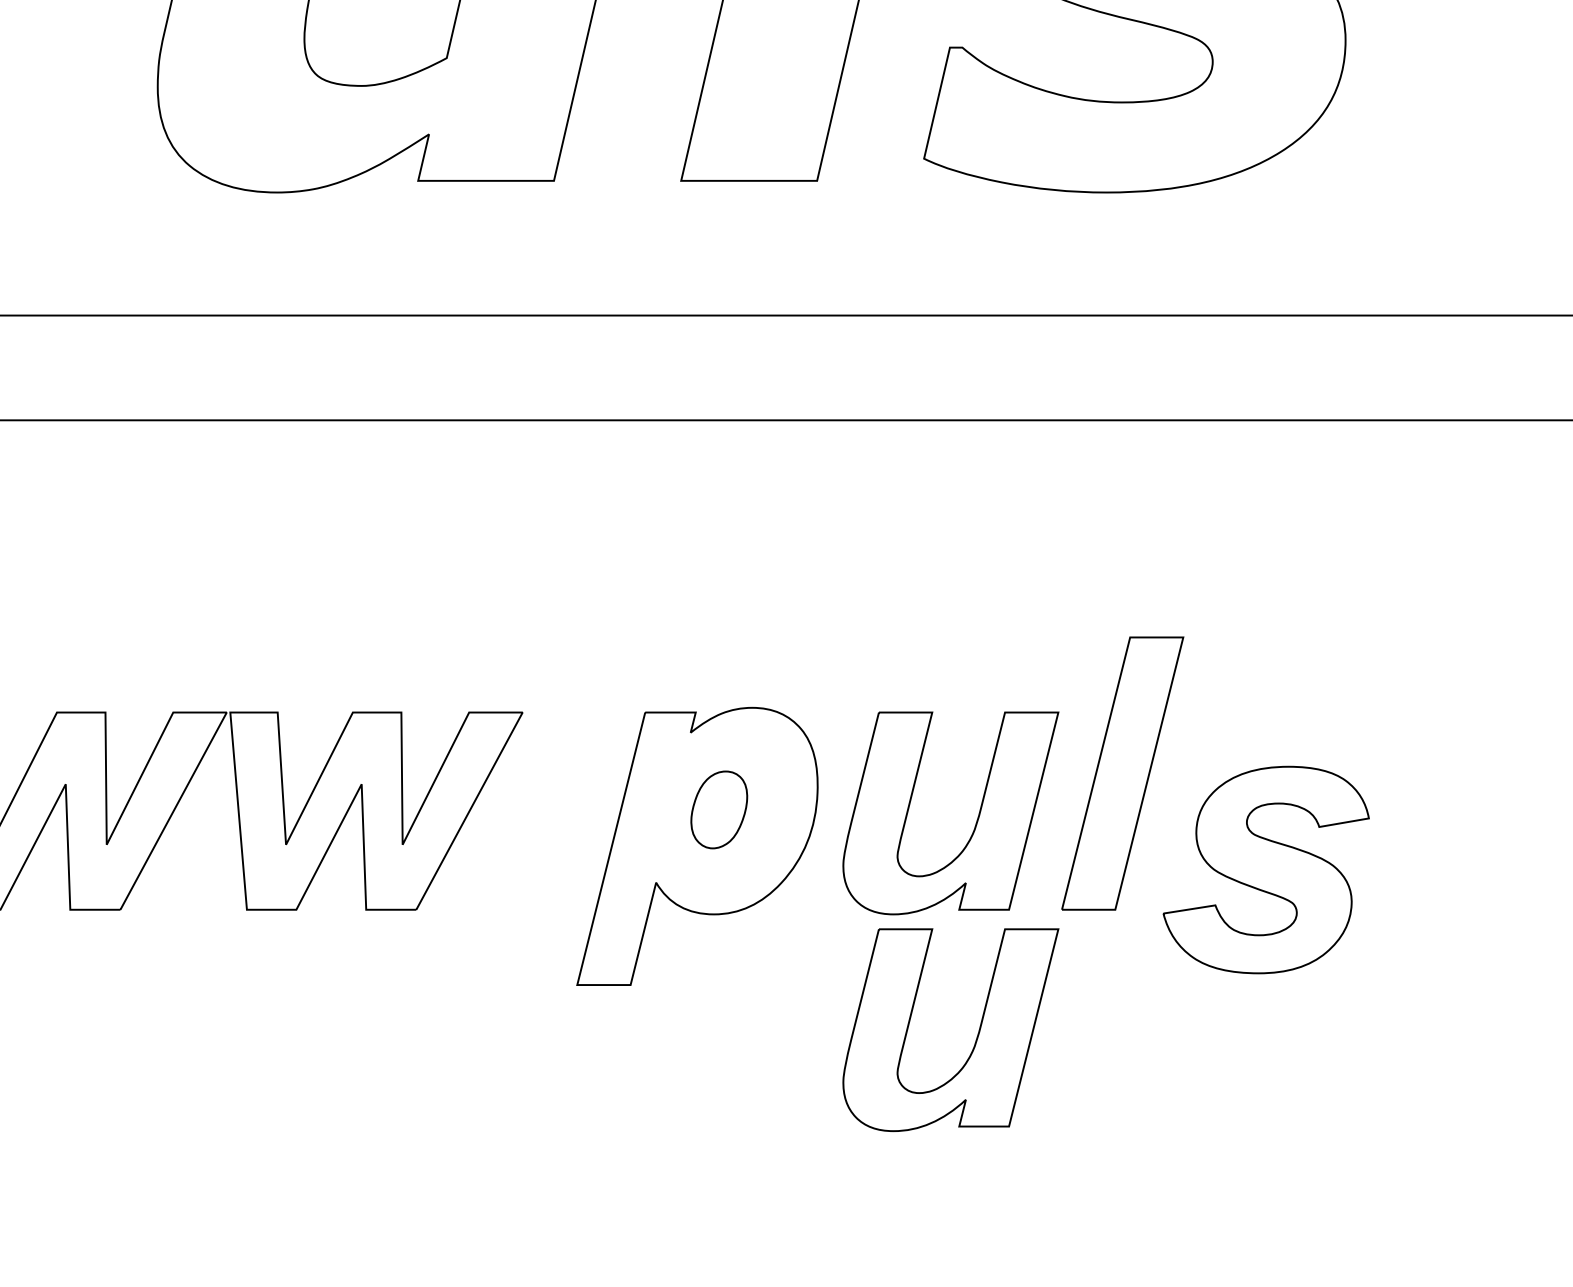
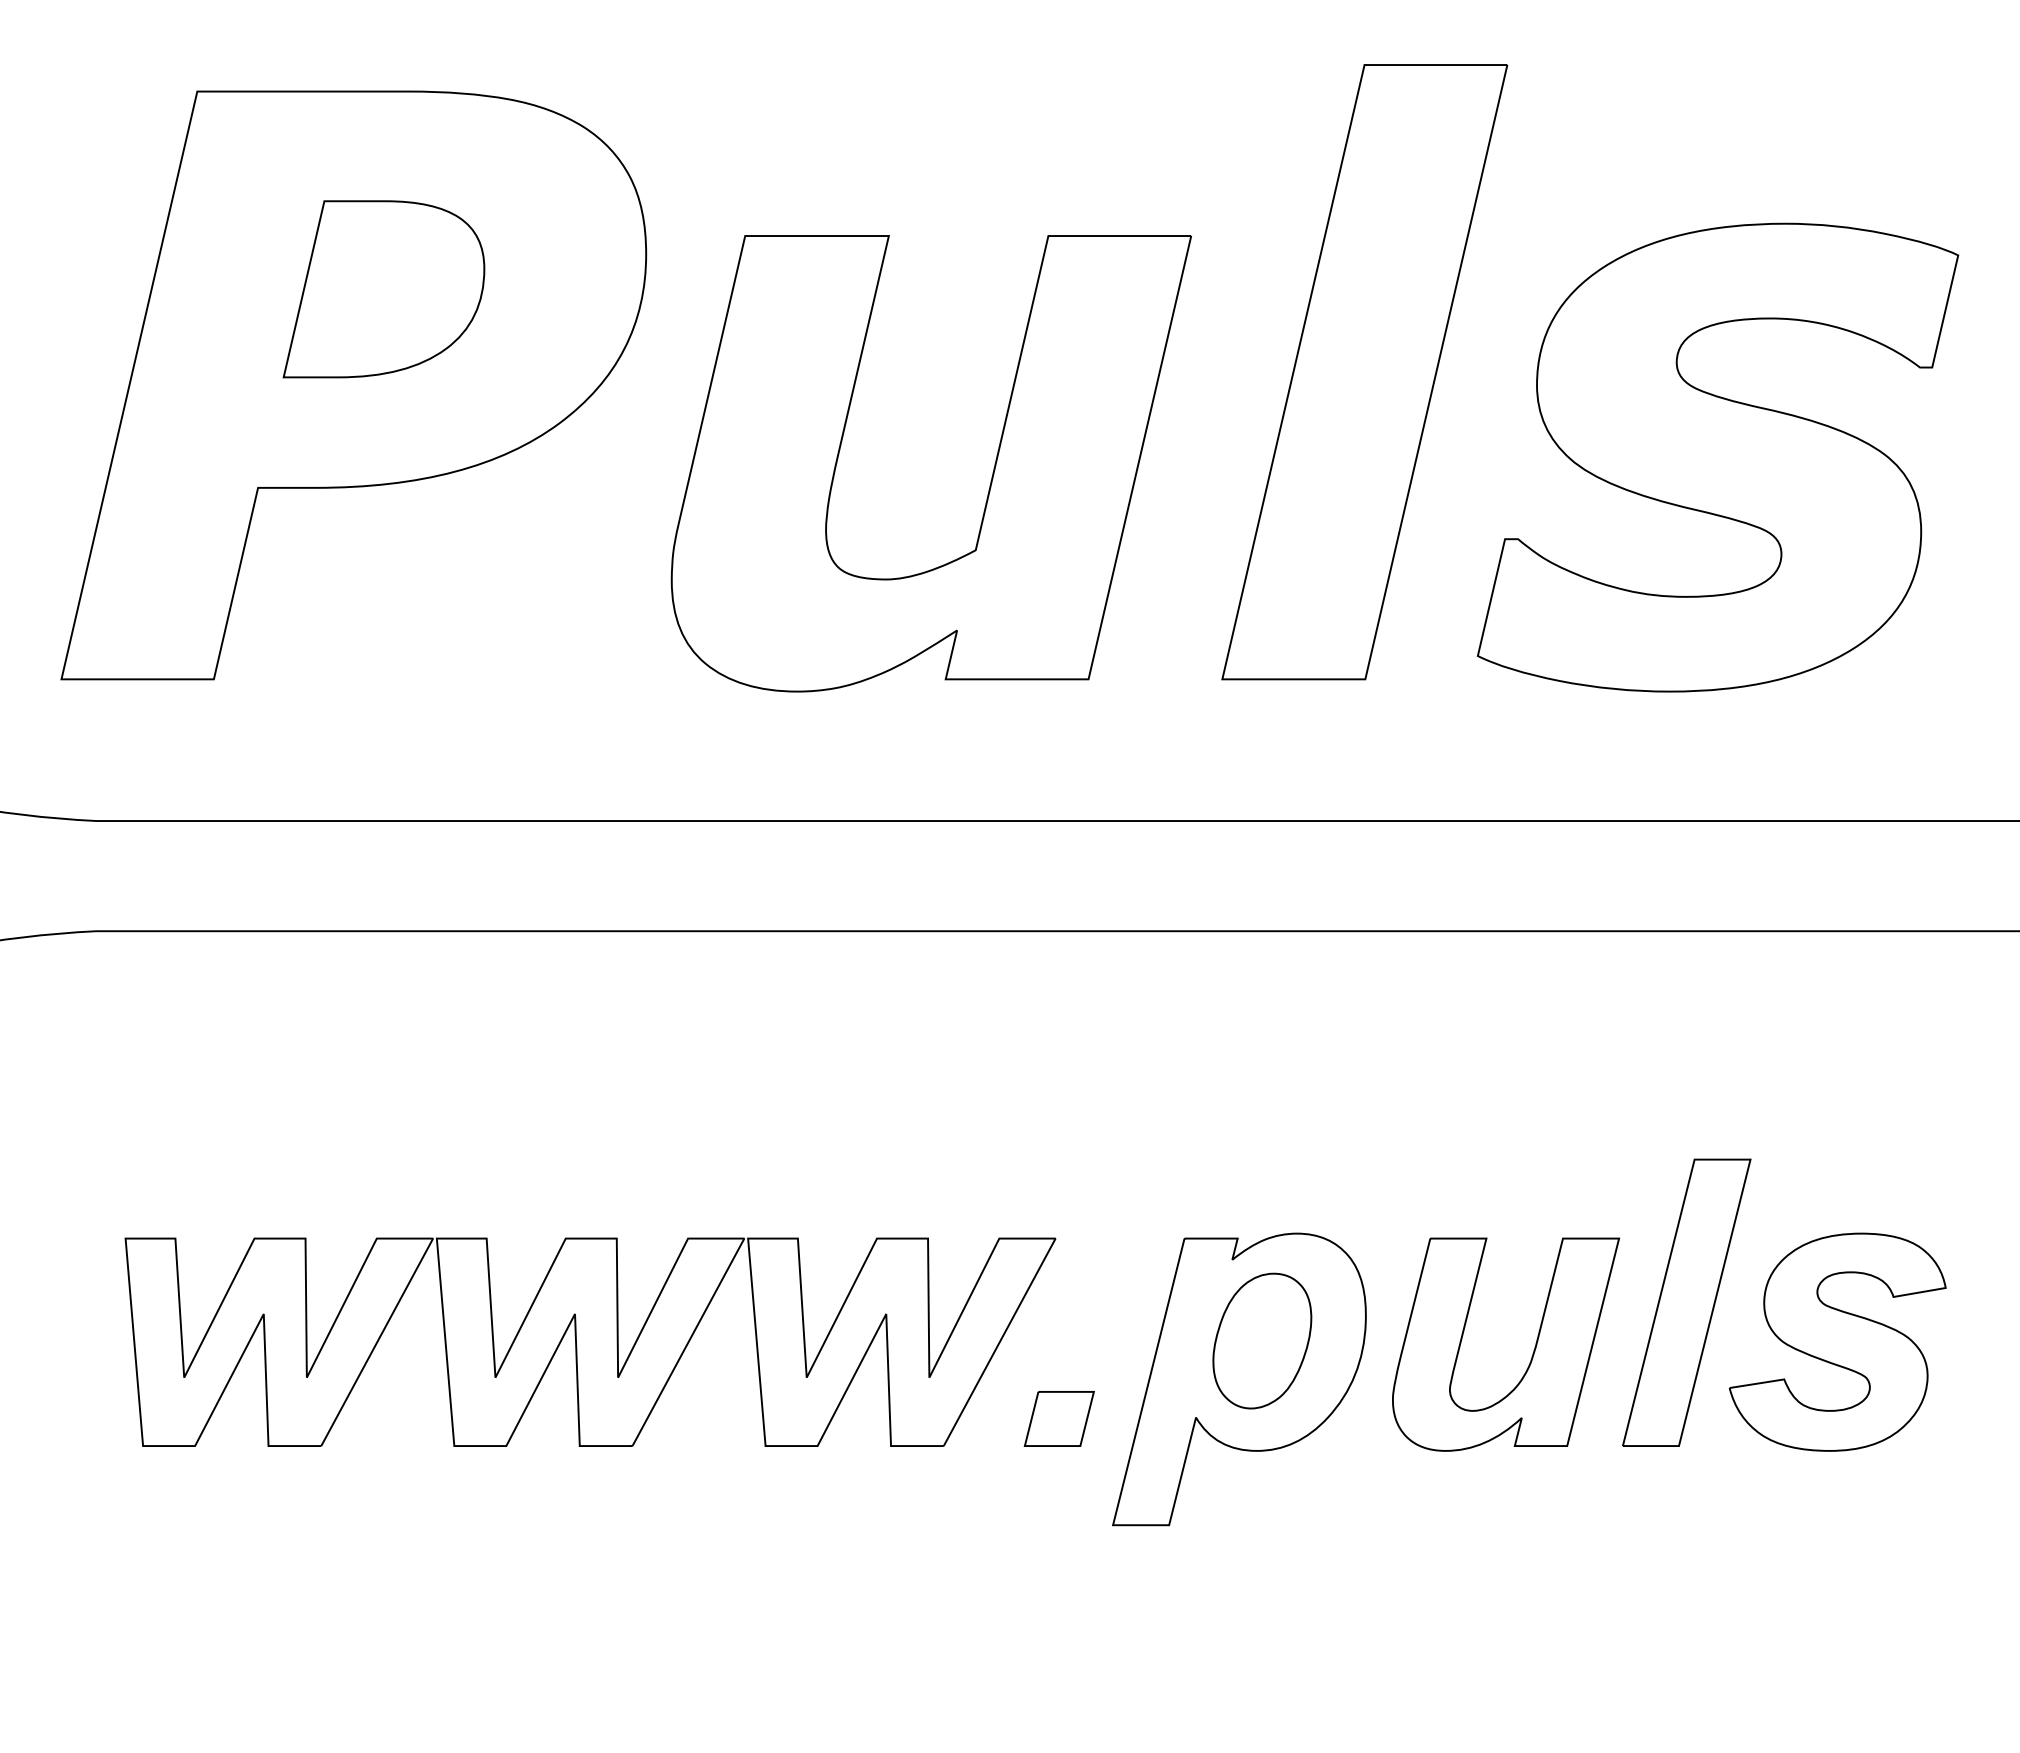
part: (719, 809) -> (1262, 1340), size x1.67
part: (1266, 869) -> (1837, 1341), moved
part: (525, 883) -> (1058, 1418), added
part: (976, 1038) -> (1532, 1581), removed

